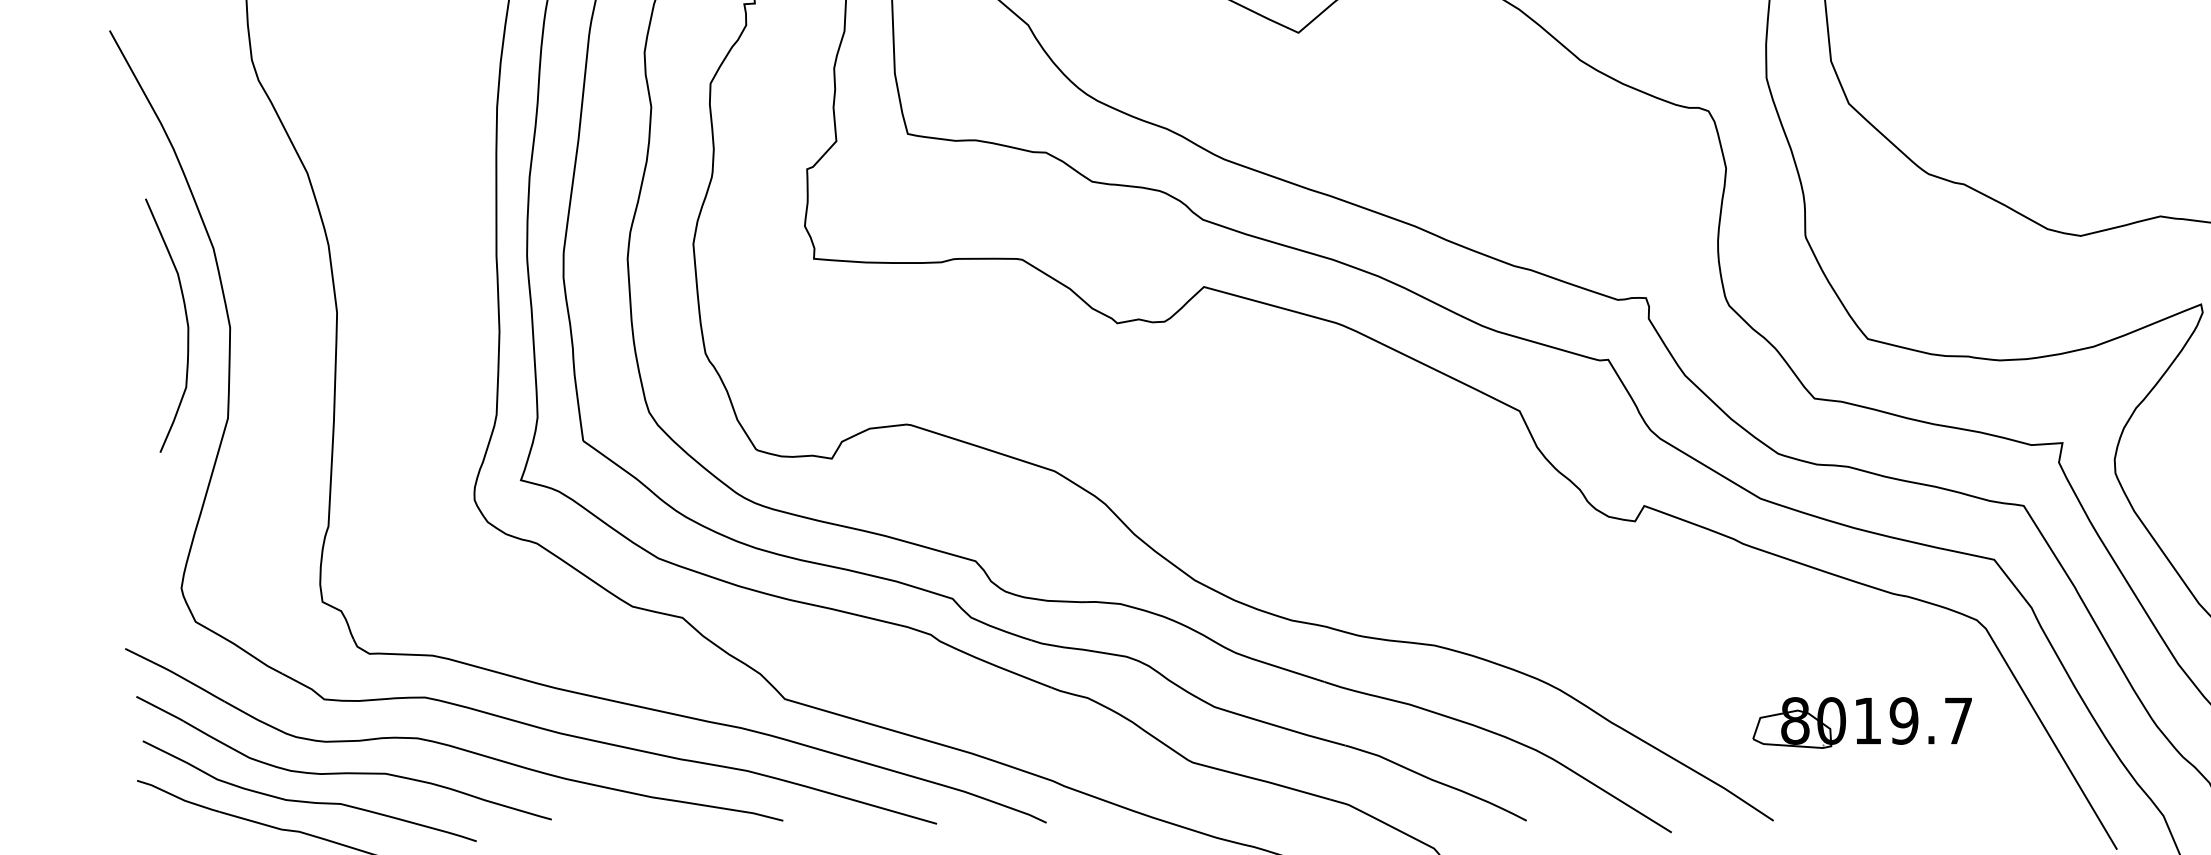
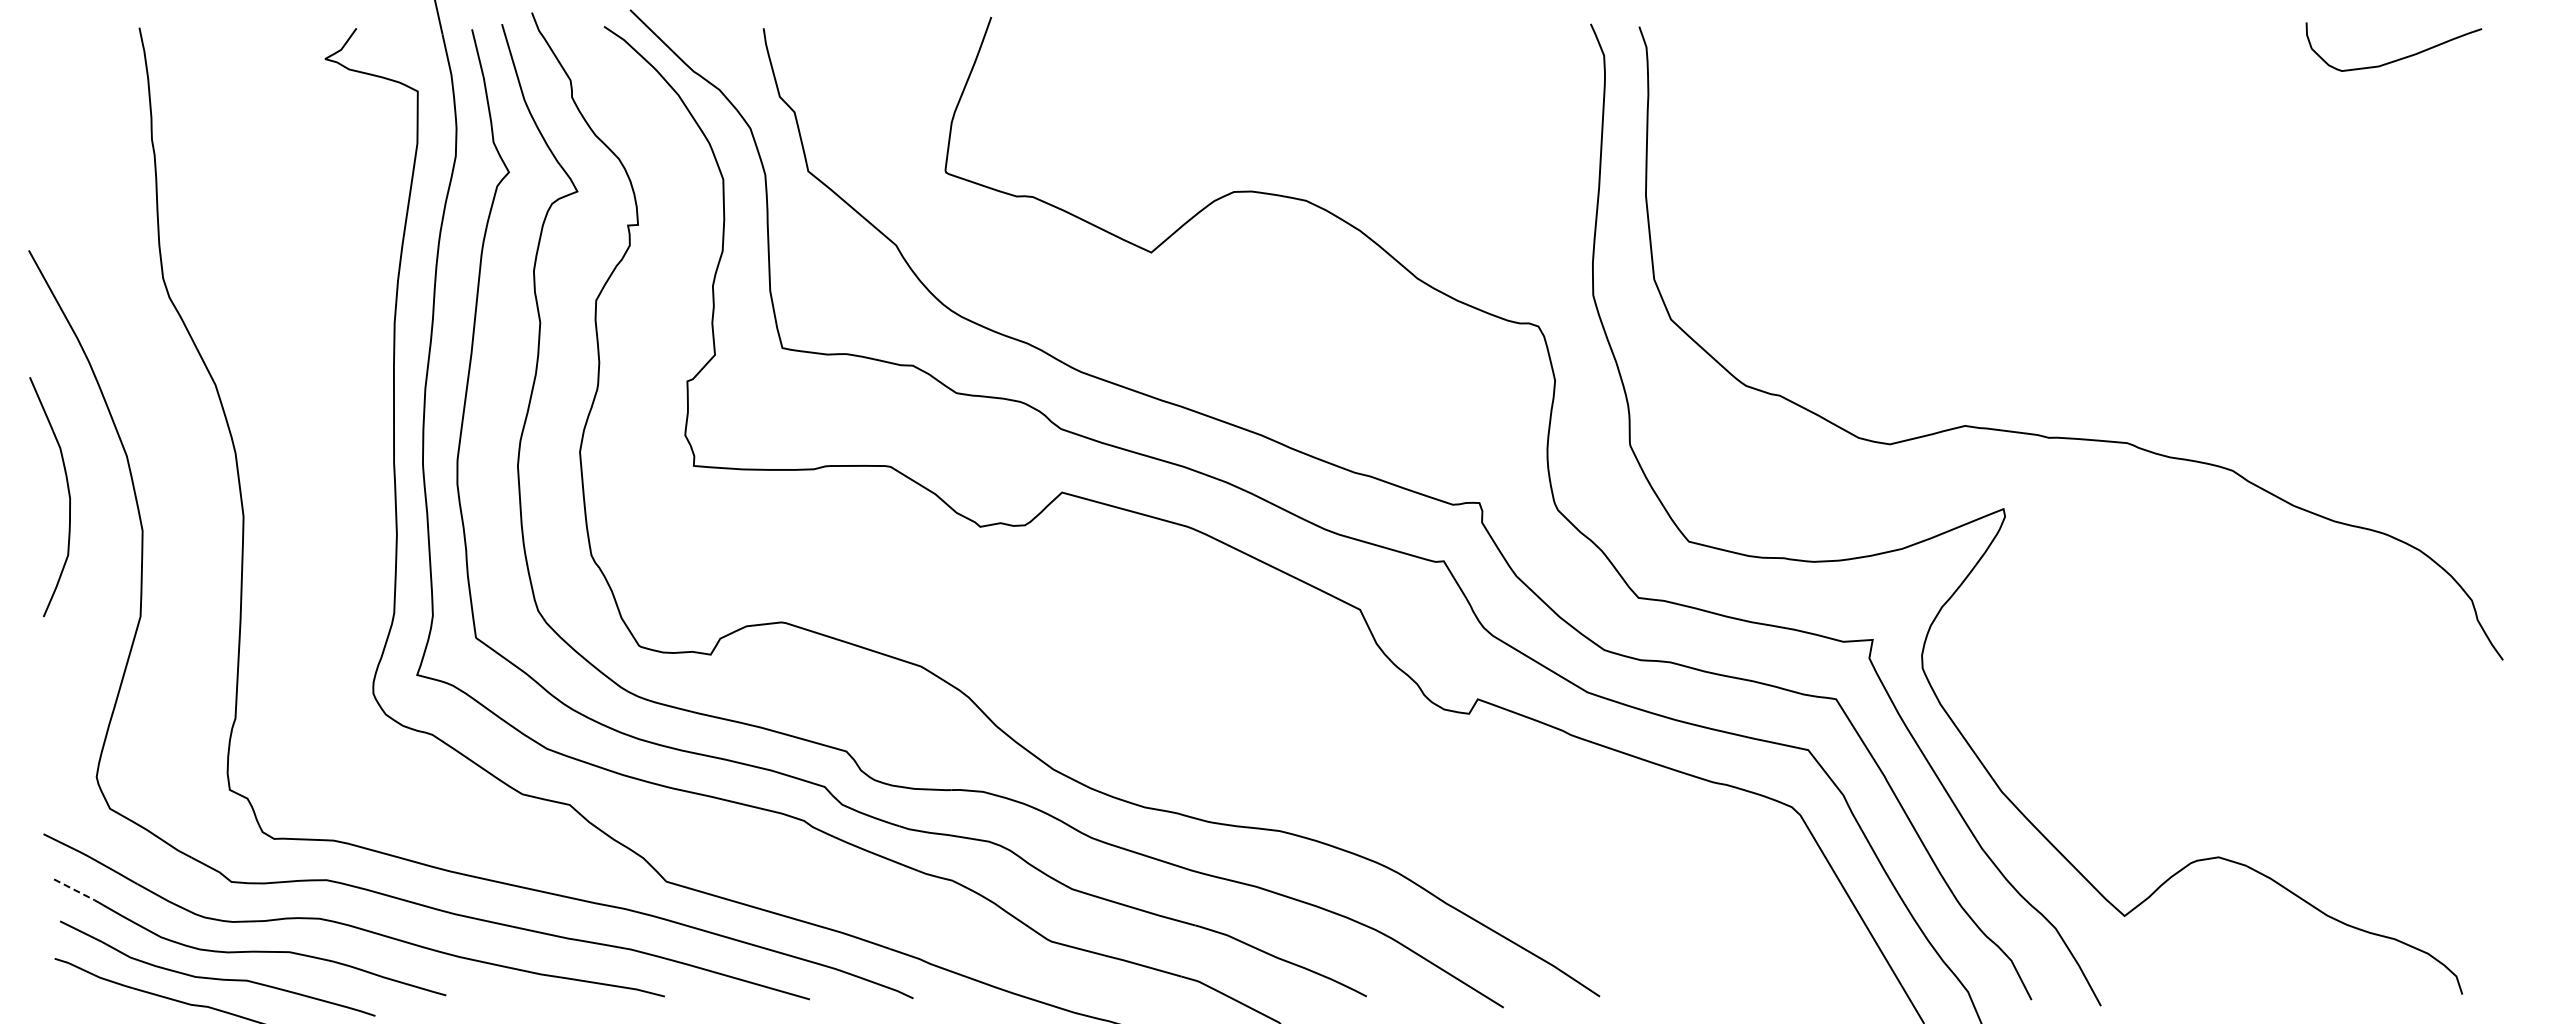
curve: (186, 325) -> (68, 496), moved
line: (160, 709) -> (76, 891), solid -> dashed
part: (1862, 722) -> (1683, 903), removed

